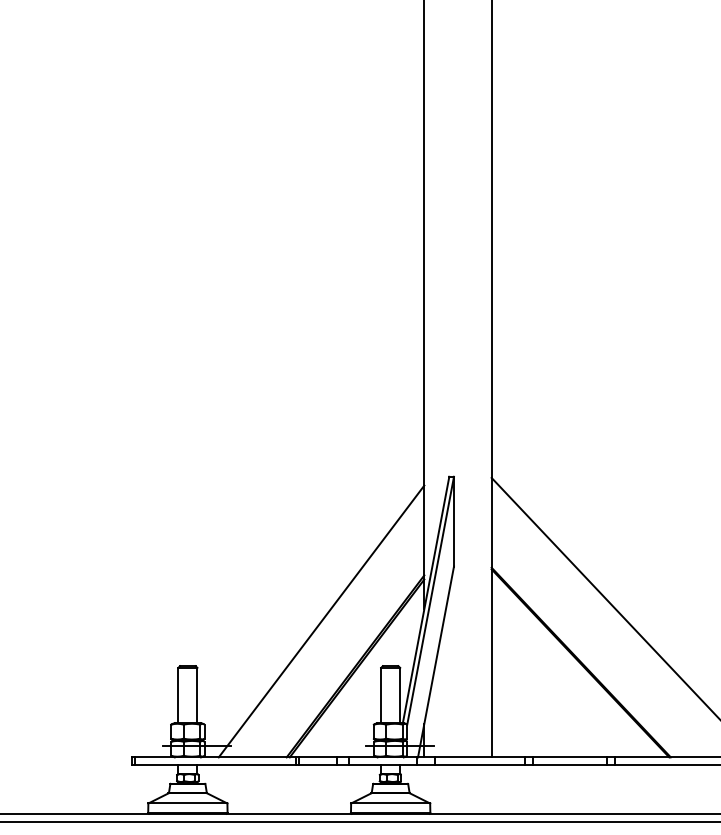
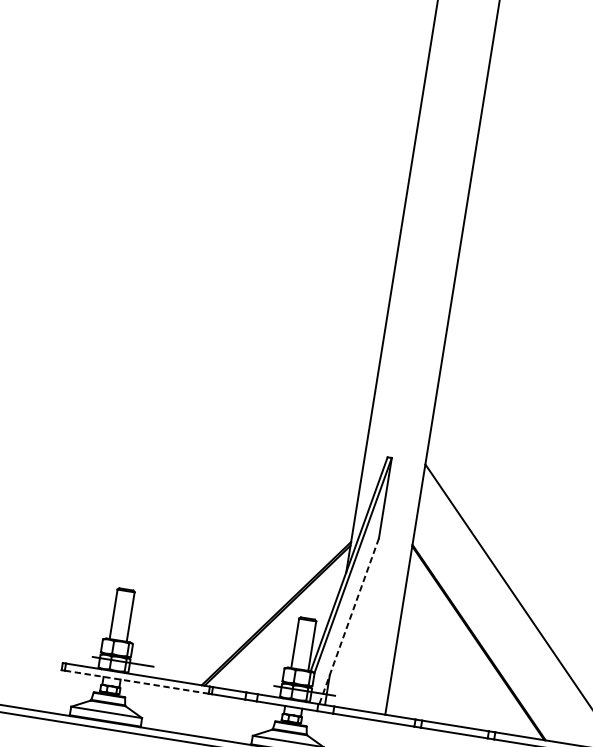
line: (321, 621) -> (252, 568), removed
line: (435, 662) -> (348, 621), solid -> dashed
line: (215, 765) -> (136, 682), solid -> dashed

